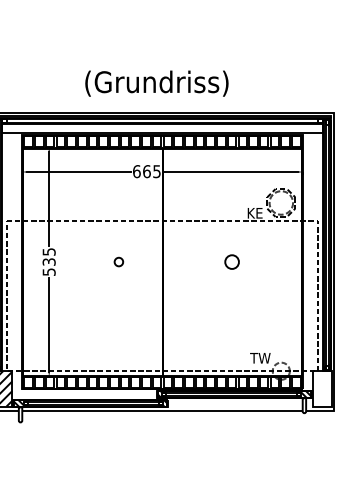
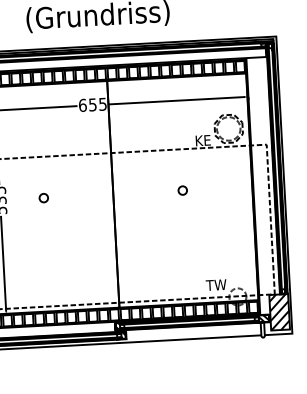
text: (146, 171) -> (92, 104), 665 -> 655
circle: (118, 261) -> (43, 197), moved
circle: (231, 261) -> (182, 190), size x0.62
hatch: (321, 388) -> (278, 312), added

